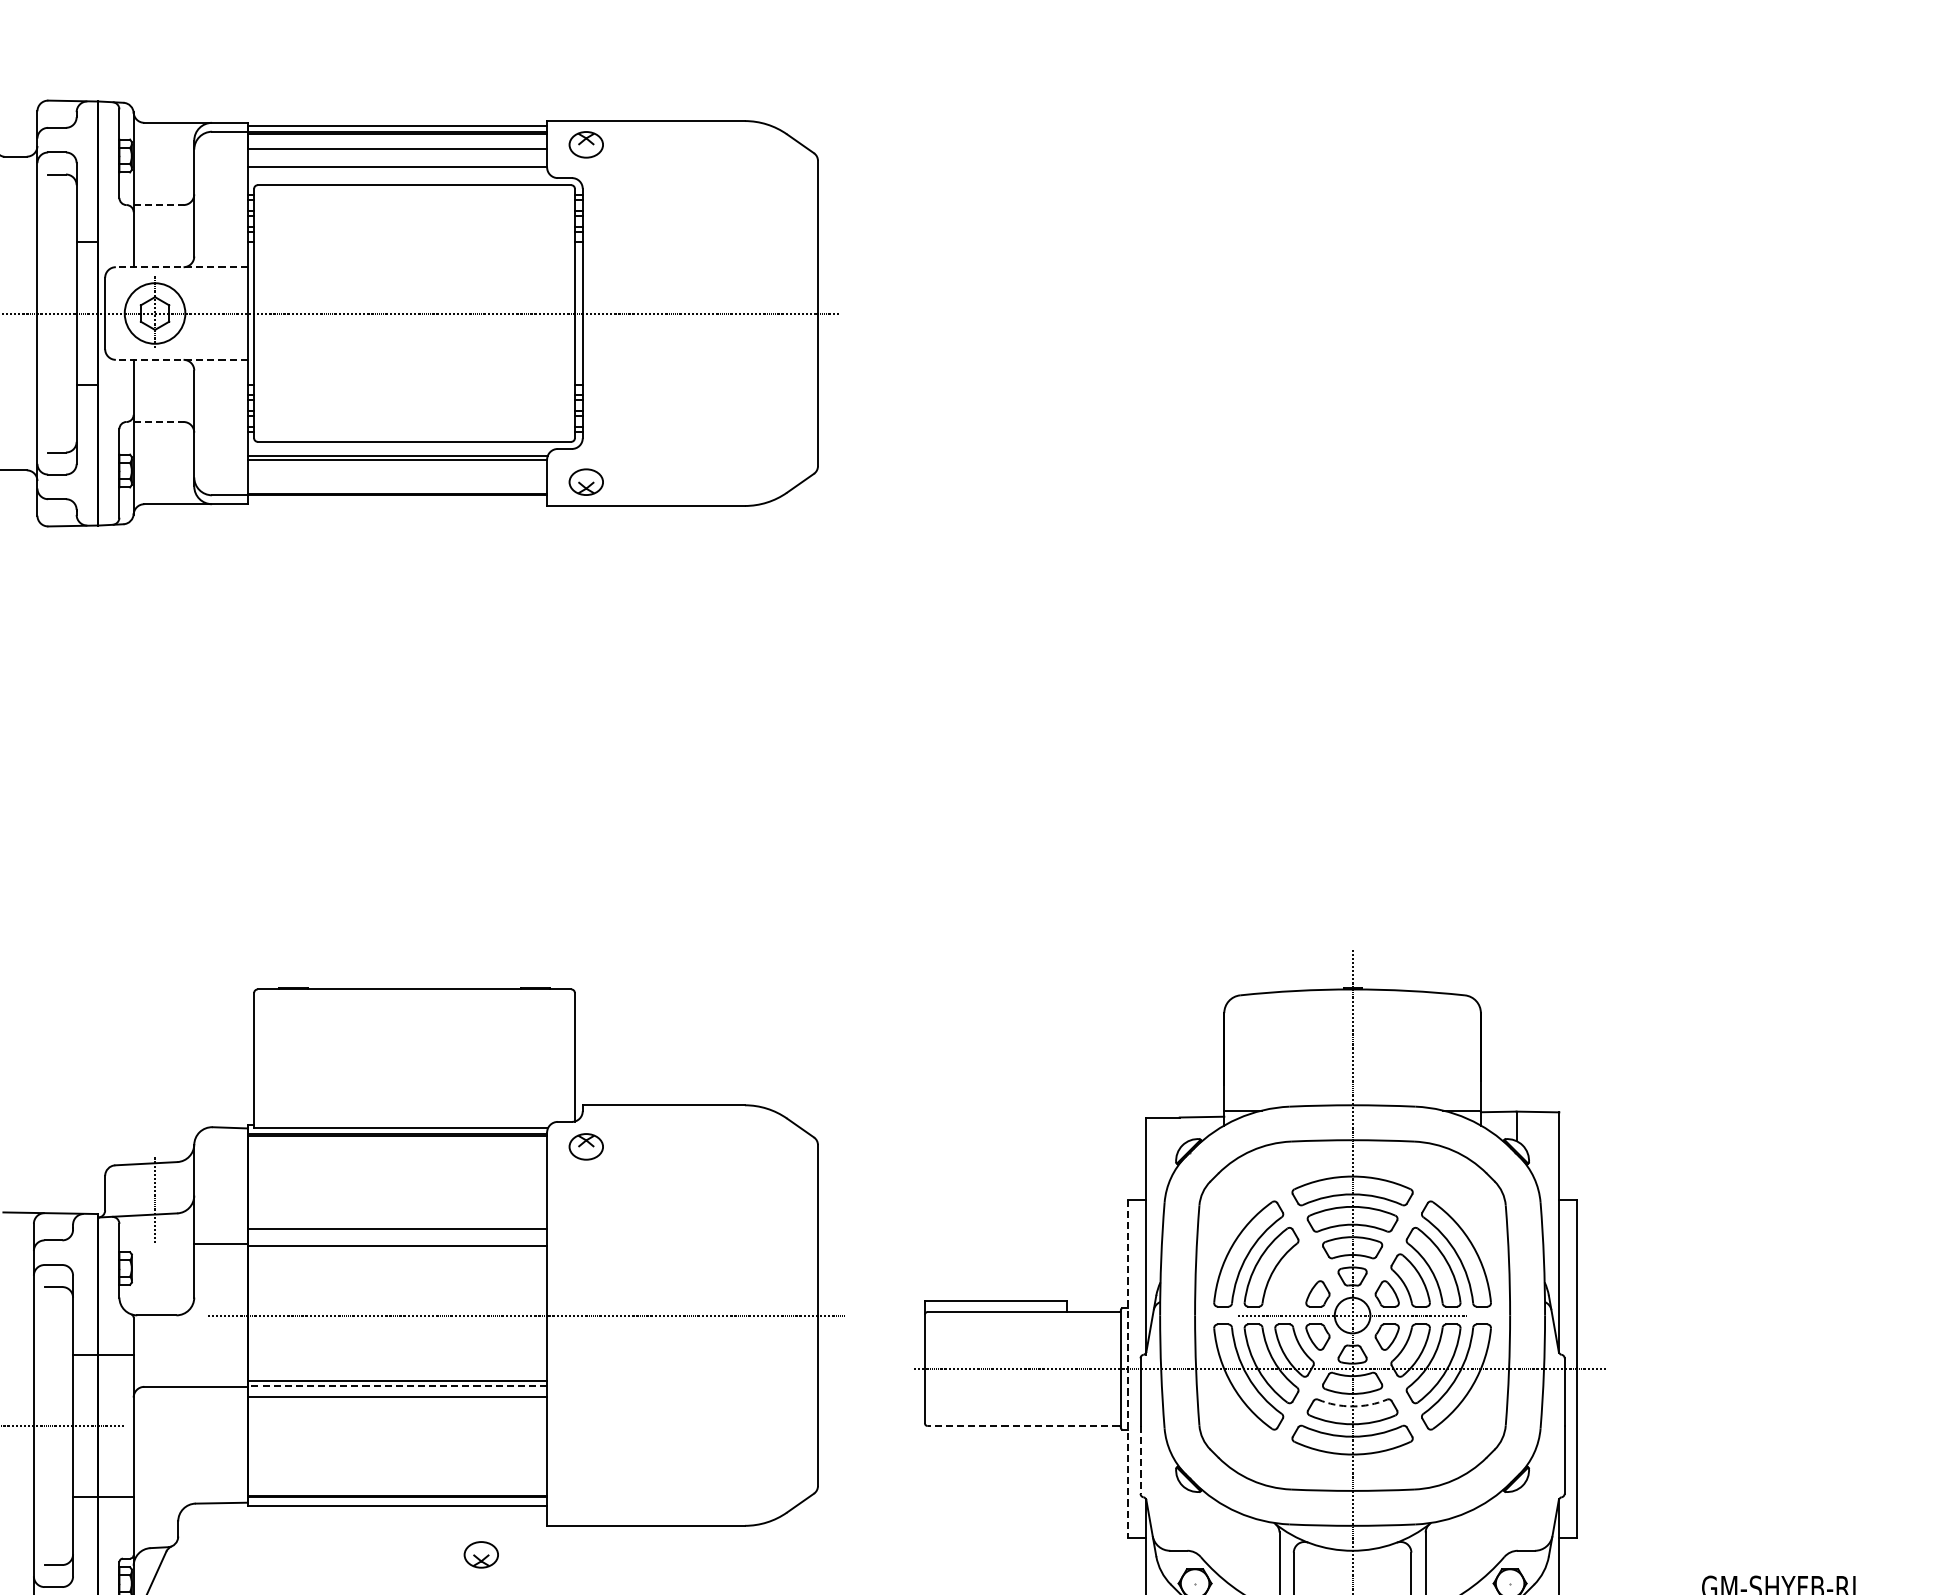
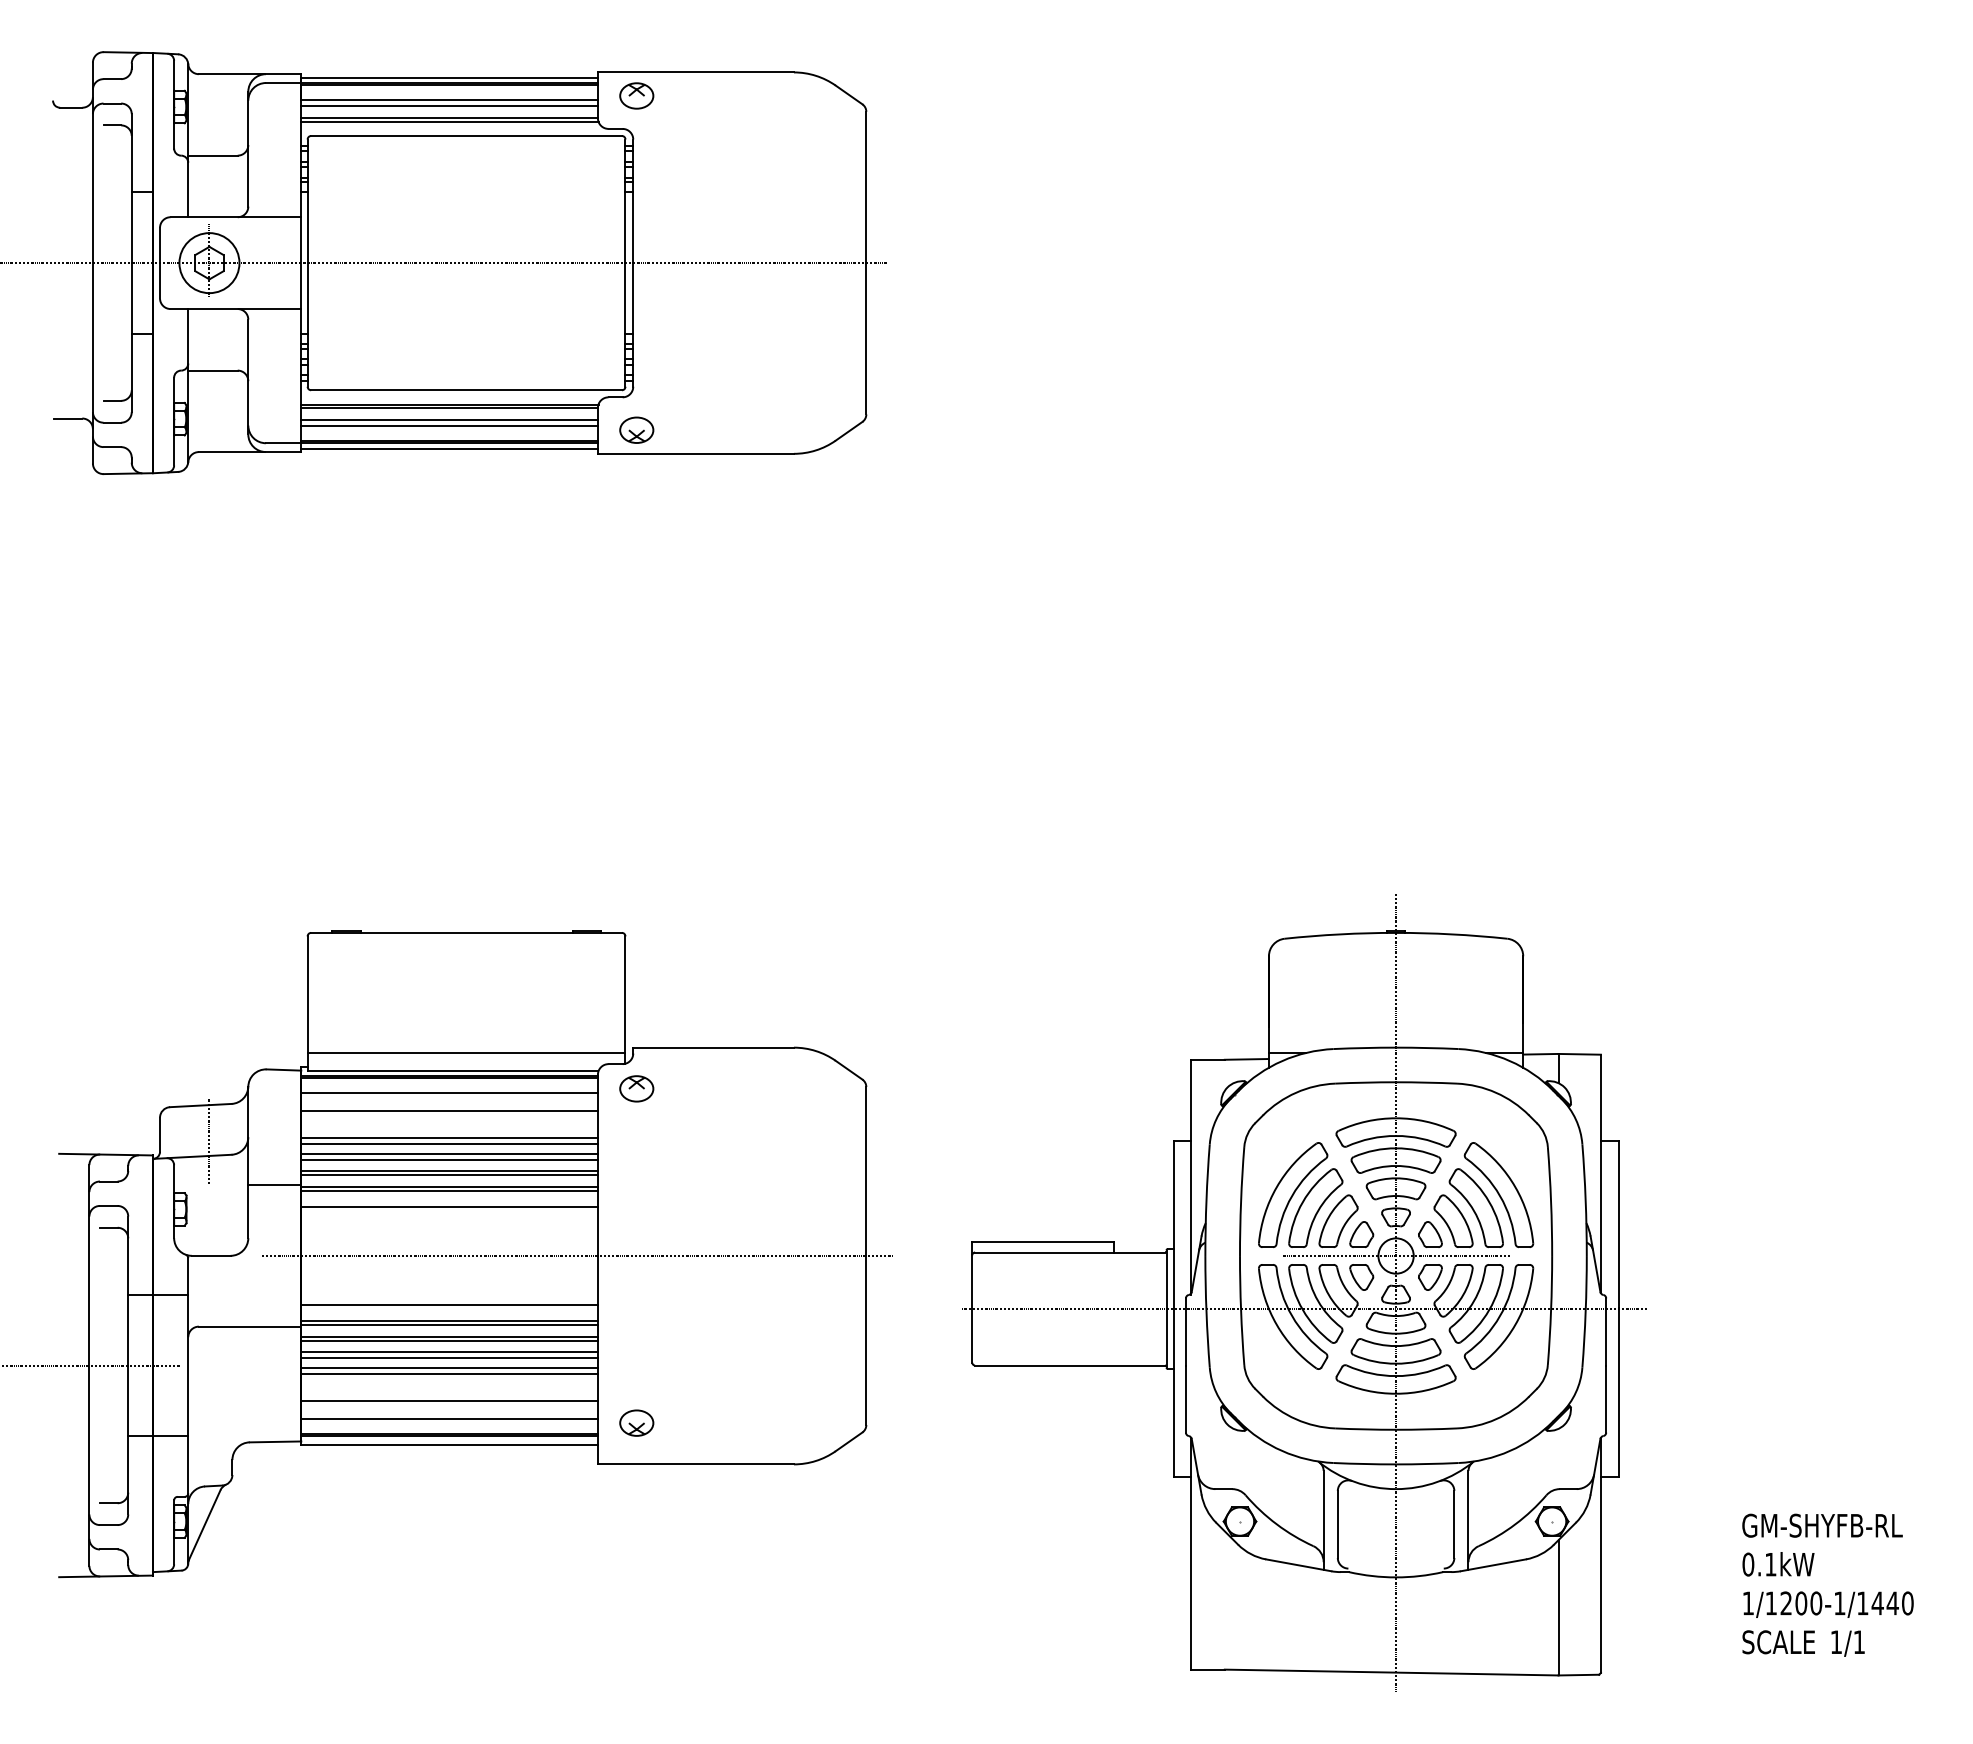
line: (397, 154) -> (449, 105), added
line: (397, 170) -> (449, 121), added
line: (159, 204) -> (213, 155), dashed -> solid
line: (181, 267) -> (235, 217), dashed -> solid
line: (181, 360) -> (235, 309), dashed -> solid
line: (159, 421) -> (213, 370), dashed -> solid
line: (397, 472) -> (449, 420), added
line: (397, 478) -> (449, 426), added
line: (397, 500) -> (449, 448), added
line: (414, 1110) -> (466, 1052), added
line: (397, 1151) -> (449, 1093), added
line: (397, 1169) -> (449, 1111), added
line: (397, 1196) -> (449, 1138), added
line: (397, 1203) -> (449, 1144), added
line: (397, 1213) -> (449, 1154), added
line: (397, 1218) -> (449, 1159), added
line: (397, 1234) -> (449, 1175), added
line: (397, 1250) -> (449, 1191), added
line: (397, 1265) -> (449, 1206), added
part: (1294, 1279) -> (1338, 1220), added
line: (397, 1365) -> (449, 1305), added
line: (1127, 1369) -> (1173, 1309), dashed -> solid
line: (397, 1385) -> (449, 1325), dashed -> solid
line: (397, 1401) -> (449, 1341), added
arc: (1353, 1406) -> (1396, 1346), dashed -> solid
line: (397, 1412) -> (449, 1352), added
line: (397, 1417) -> (449, 1357), added
line: (1023, 1426) -> (1069, 1365), dashed -> solid
line: (397, 1429) -> (449, 1368), added
line: (397, 1434) -> (449, 1373), added
line: (1140, 1460) -> (1185, 1399), dashed -> solid
line: (397, 1461) -> (449, 1400), added
line: (397, 1479) -> (449, 1418), added
part: (481, 1554) -> (636, 1422), moved

